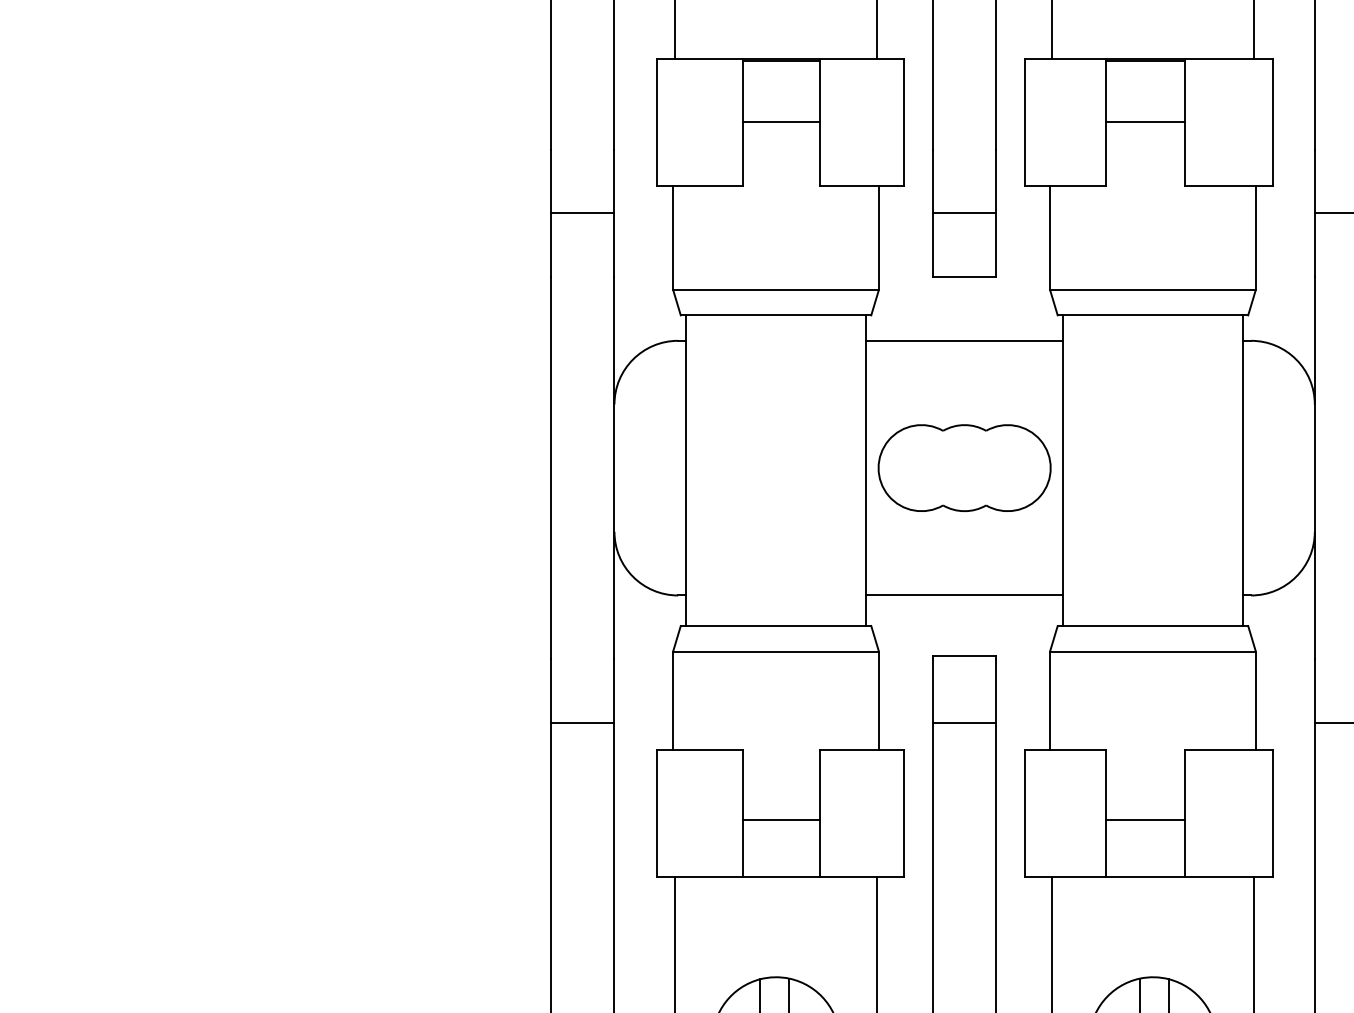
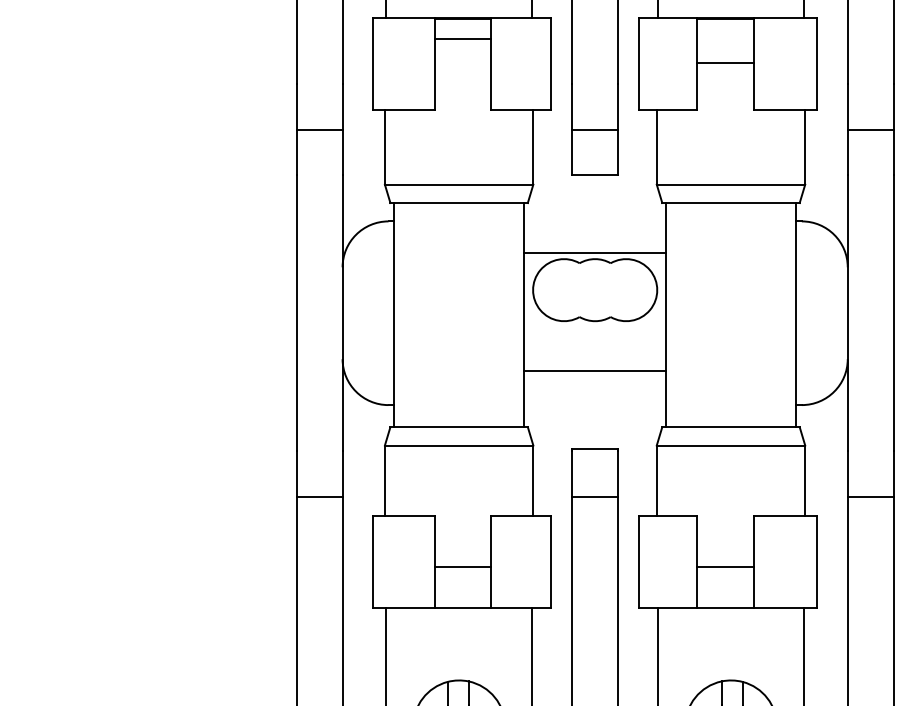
line: (781, 121) -> (463, 38), moved
line: (964, 340) -> (595, 252), moved
part: (964, 467) -> (595, 289), moved
line: (964, 595) -> (595, 371), moved

